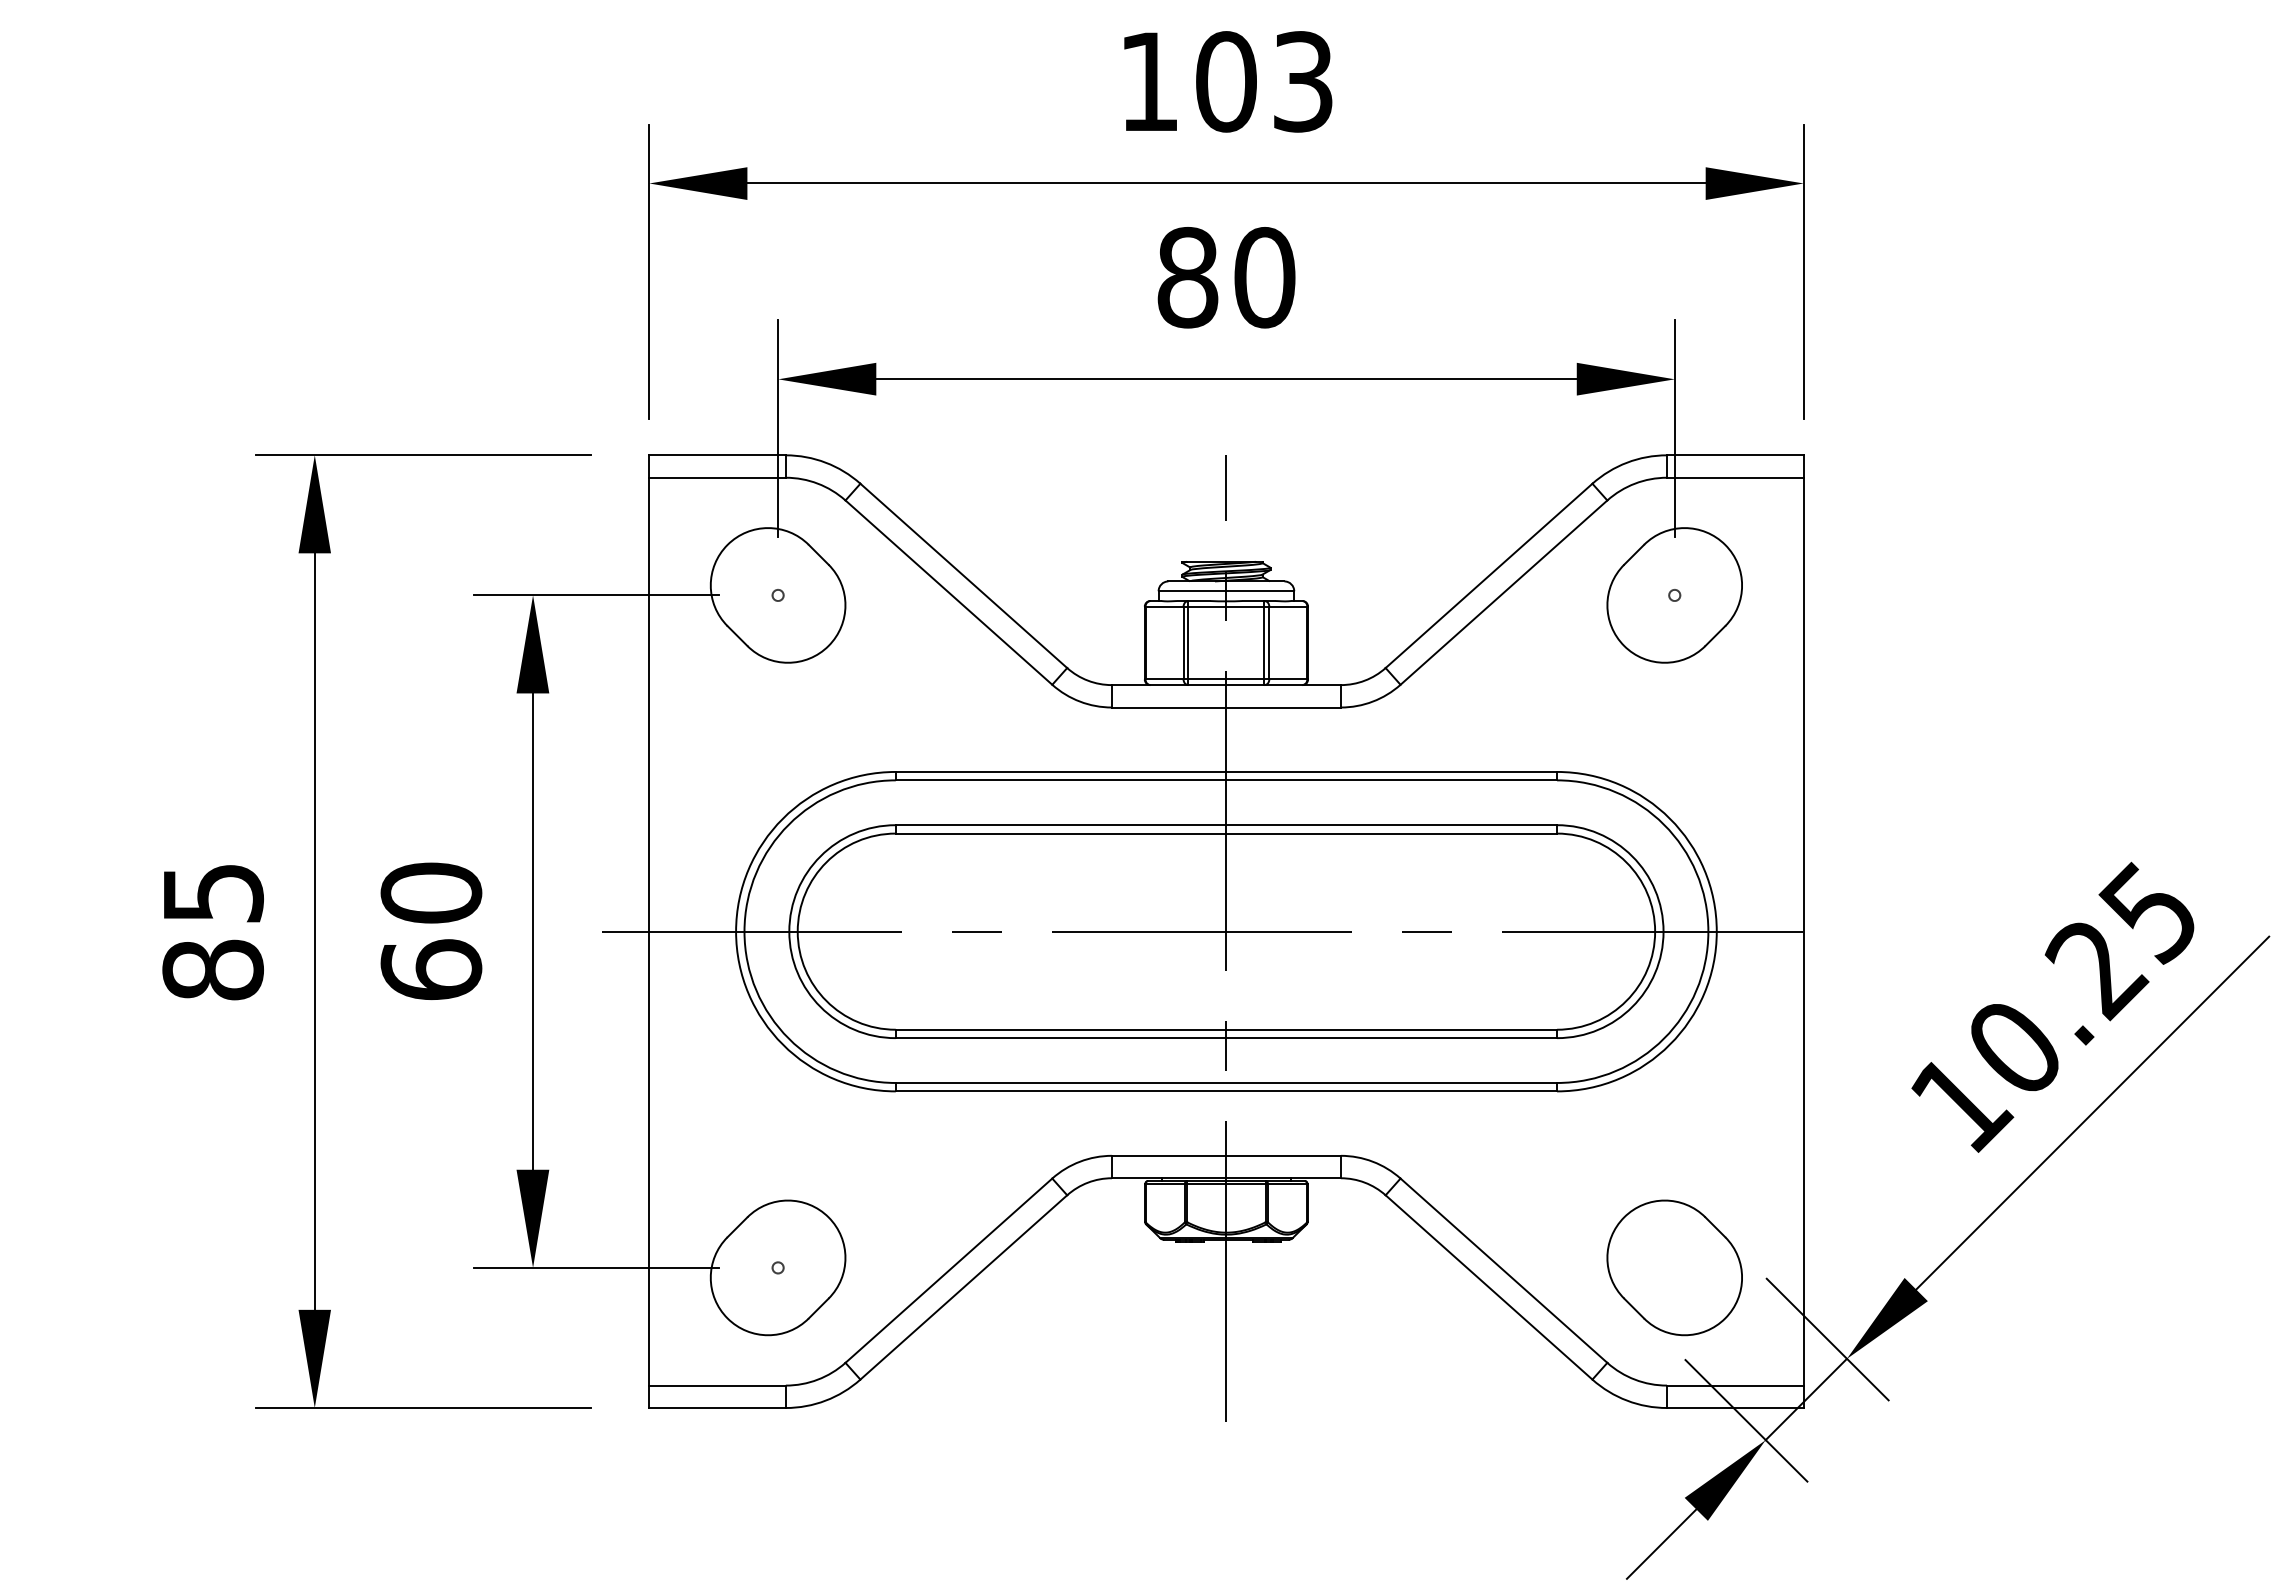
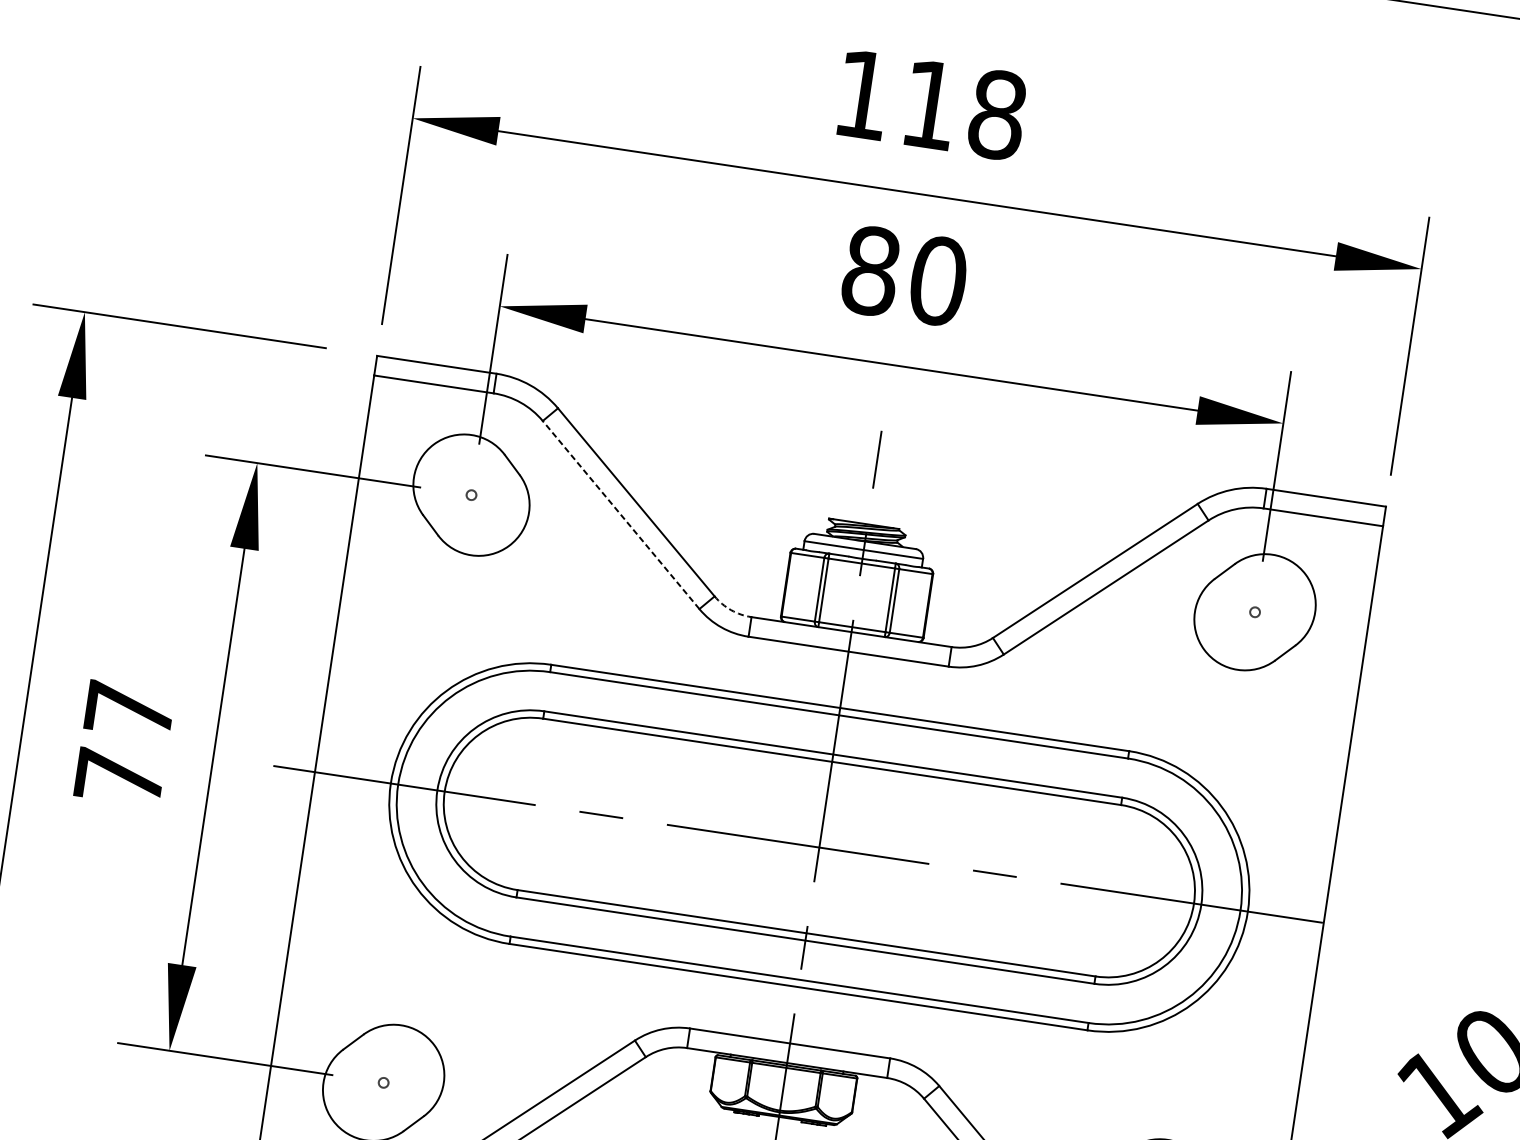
text: (1264, 81) -> (963, 109), 103 -> 118
line: (948, 592) -> (620, 514), solid -> dashed
arc: (1088, 680) -> (731, 610), solid -> dashed
text: (431, 931) -> (124, 743), 60 -> 77

